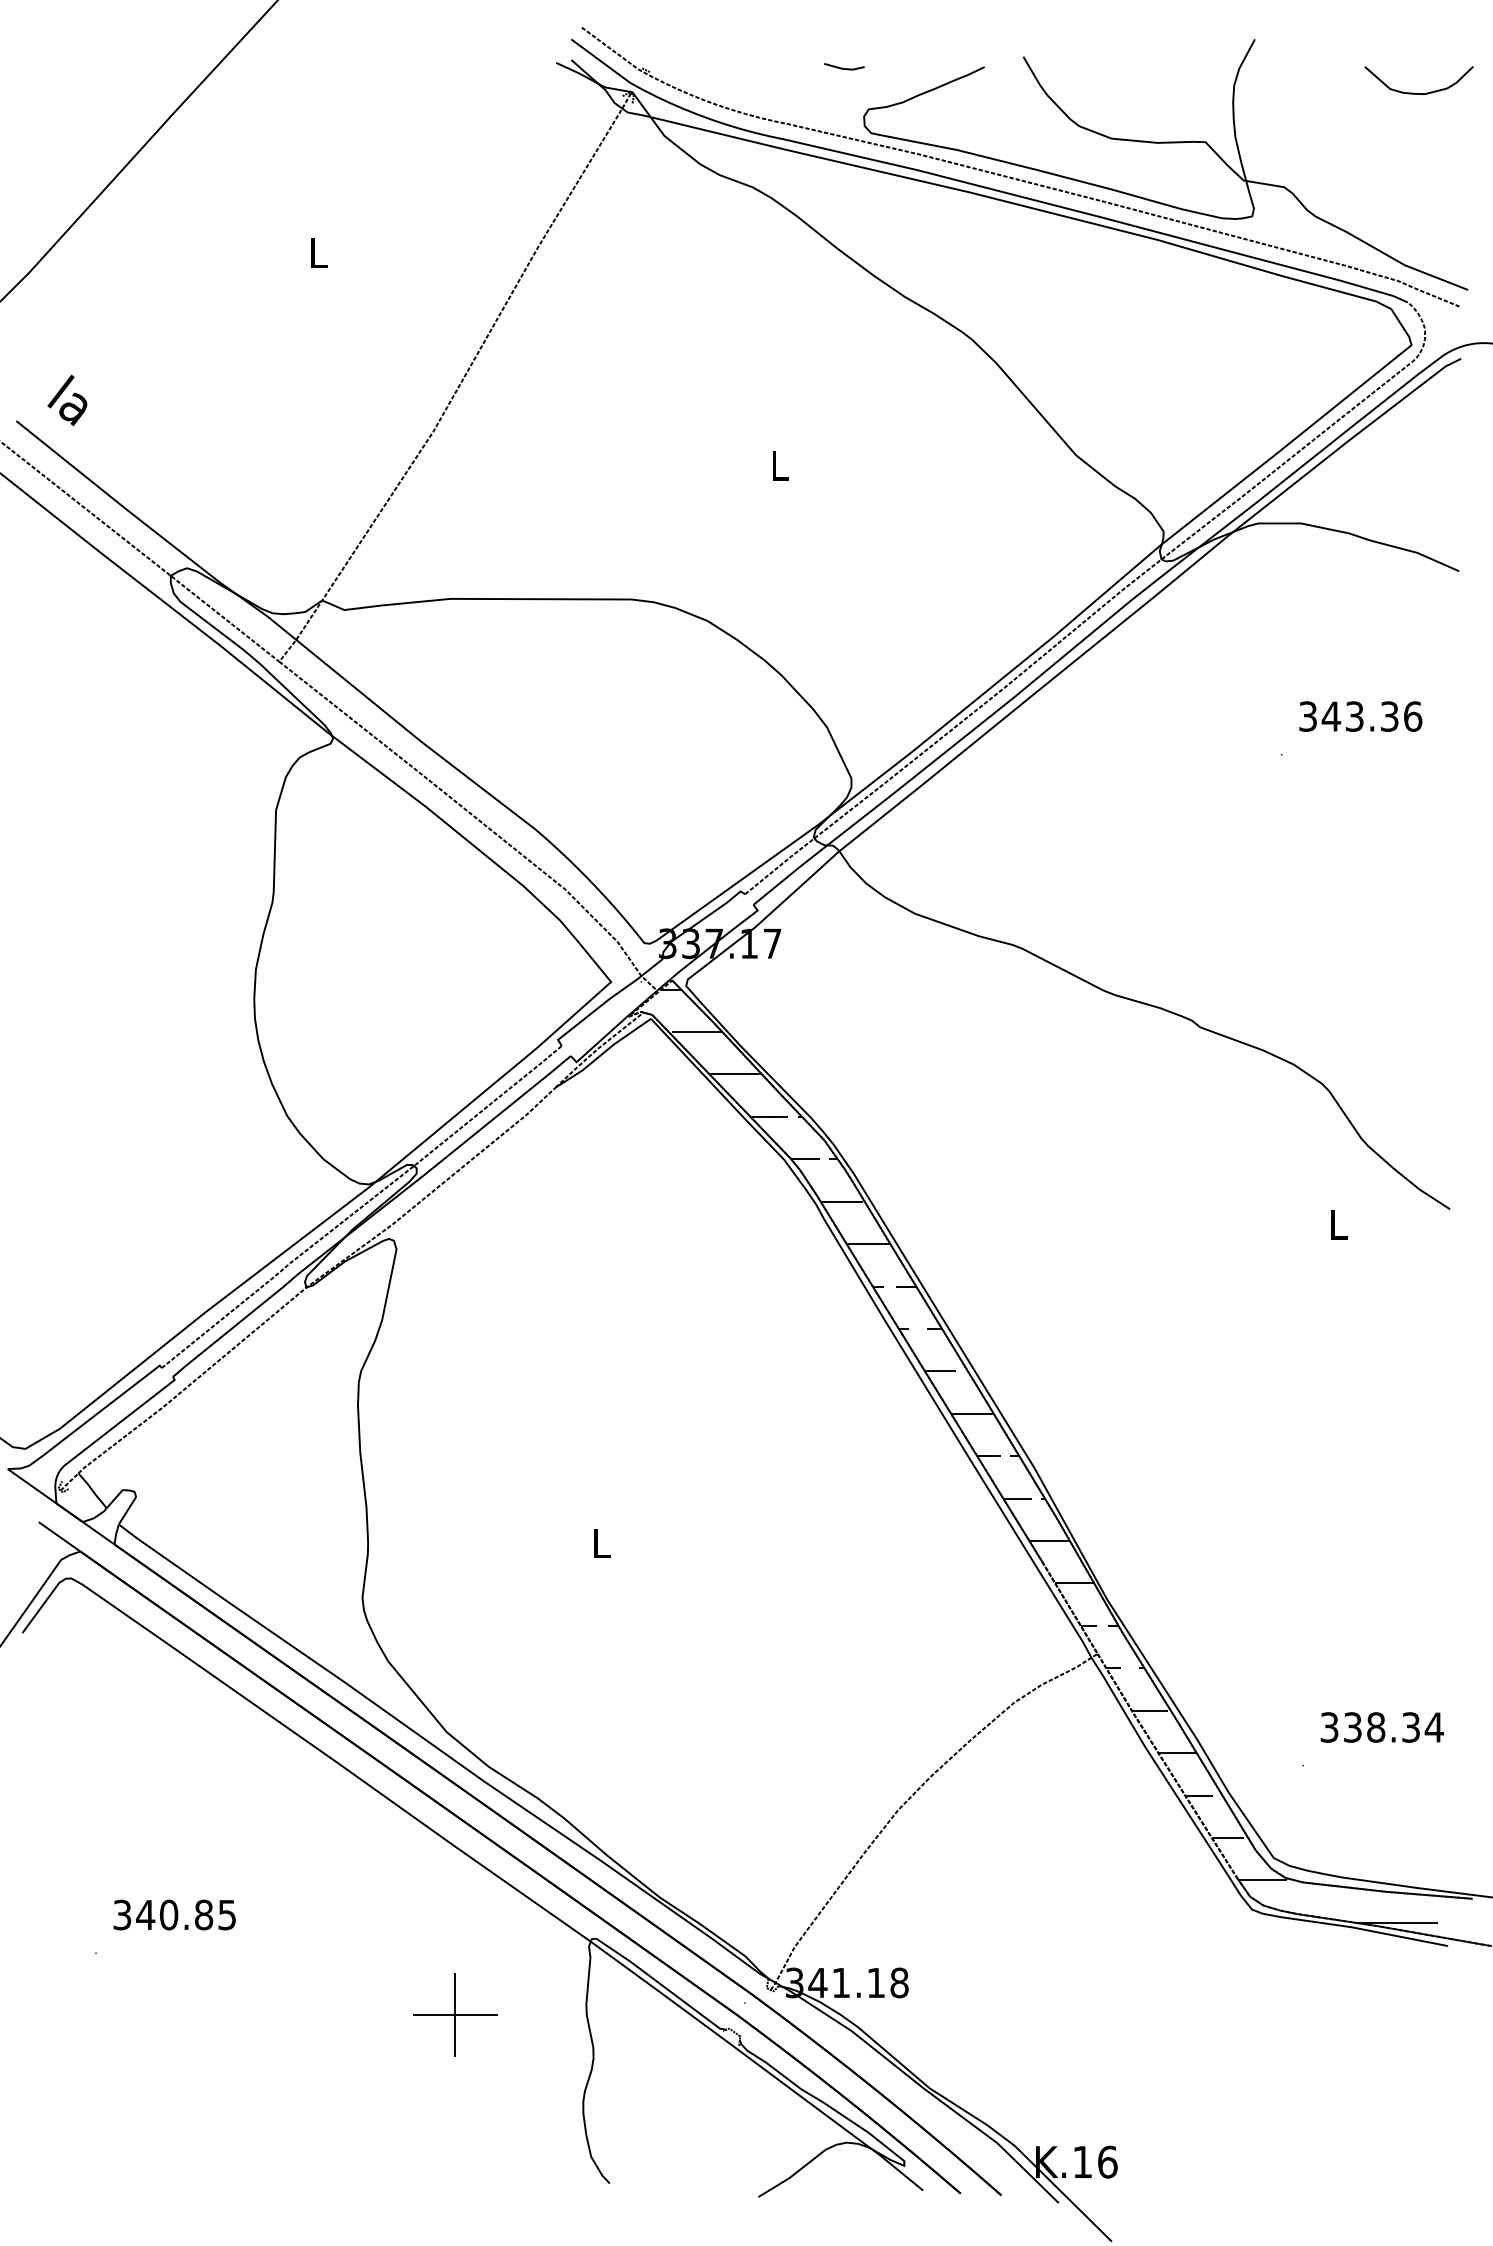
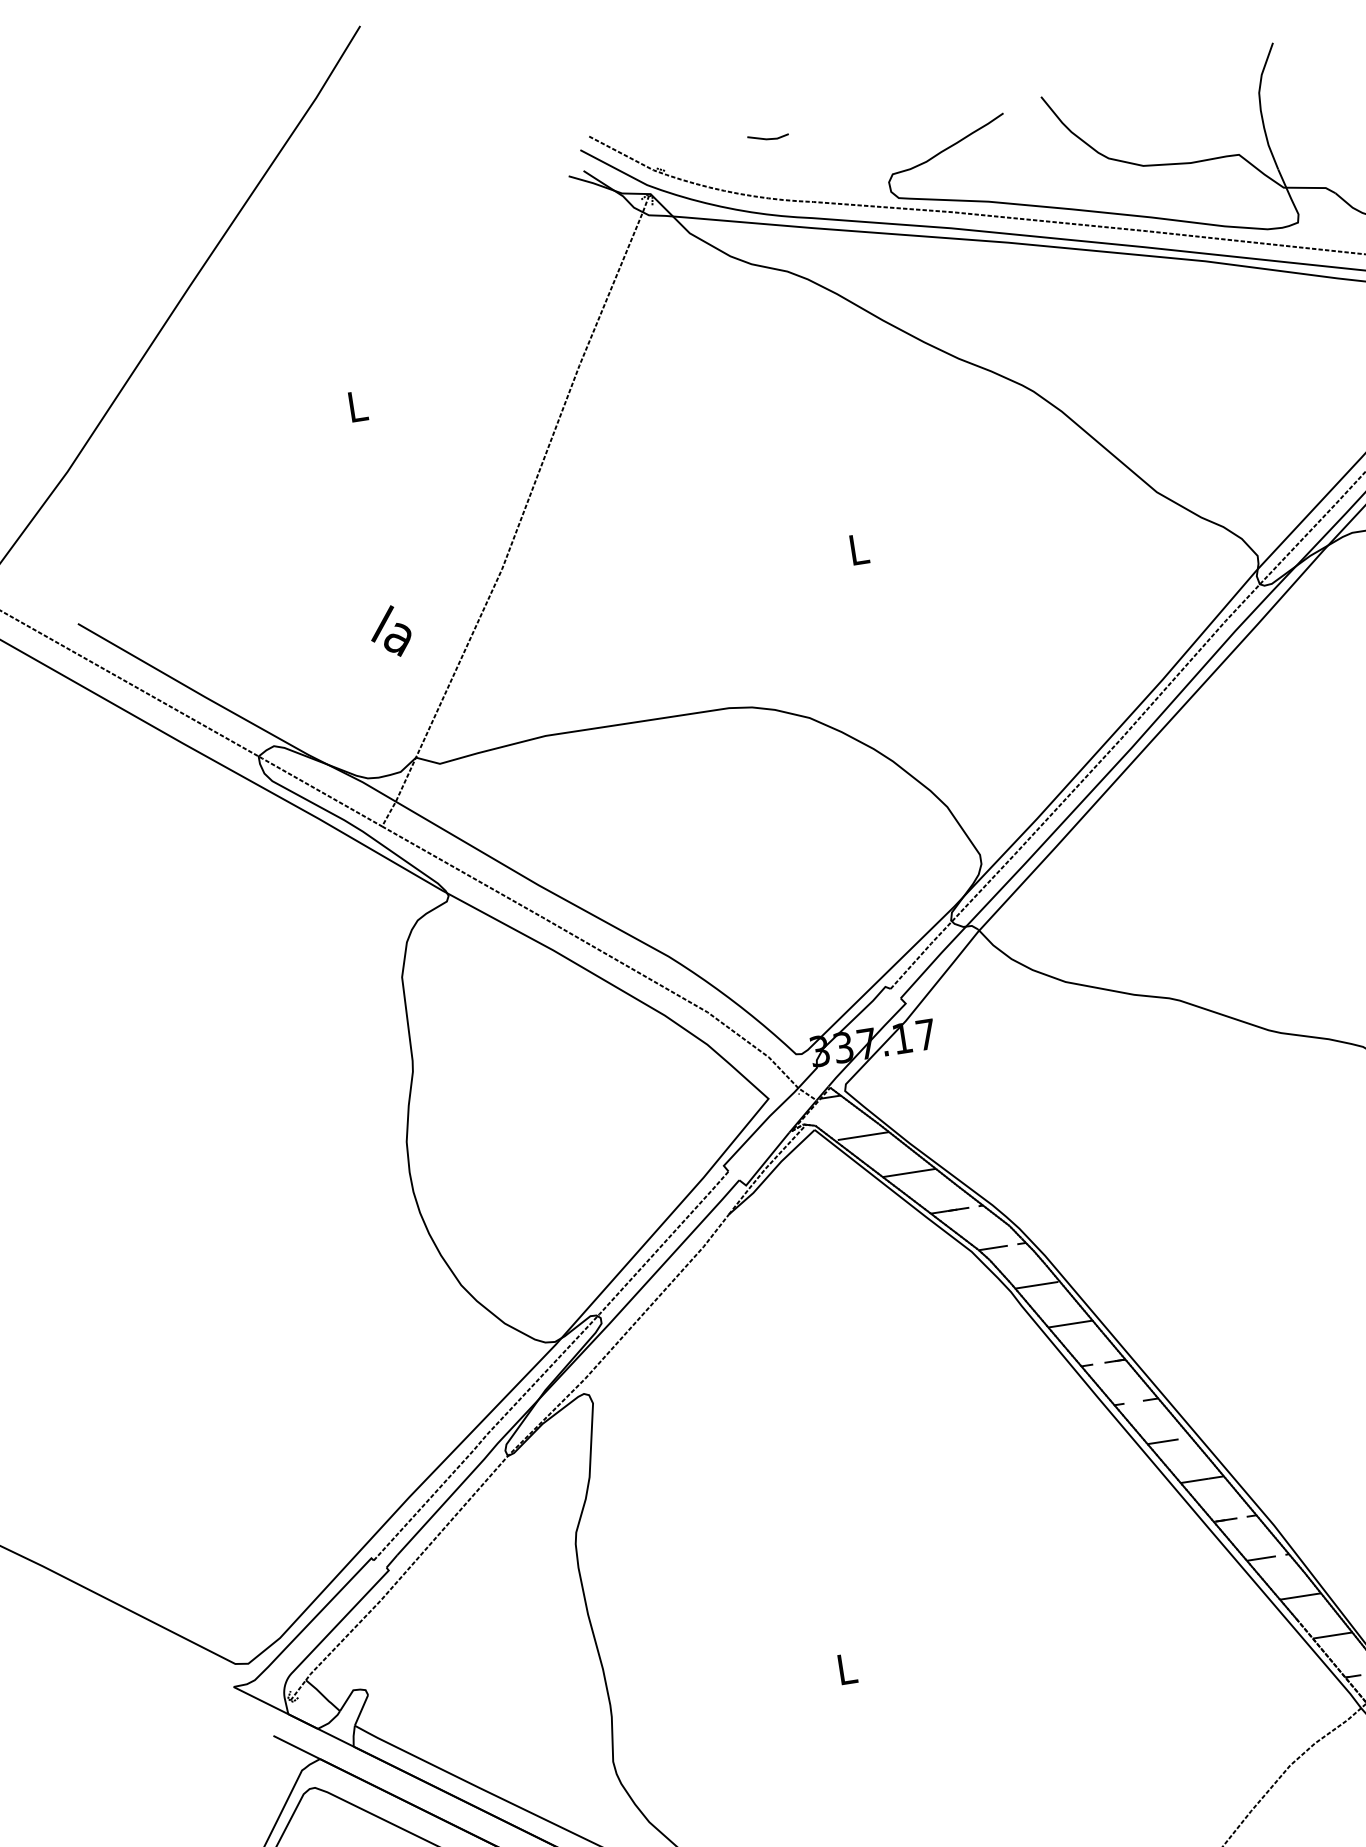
line: (844, 68) -> (768, 138), moved
text: (67, 400) -> (390, 631), moved

